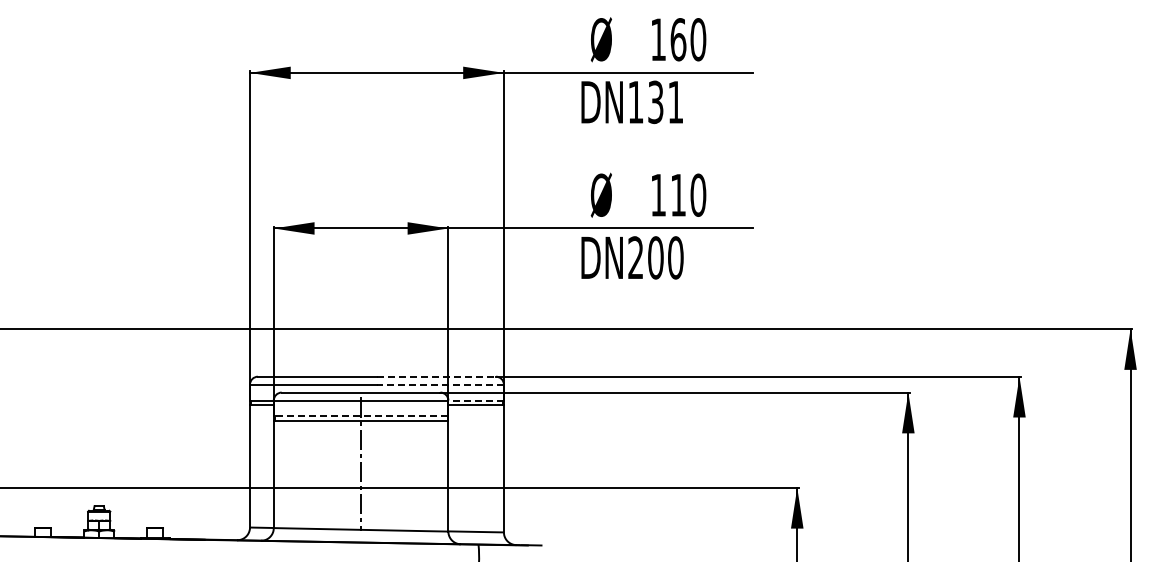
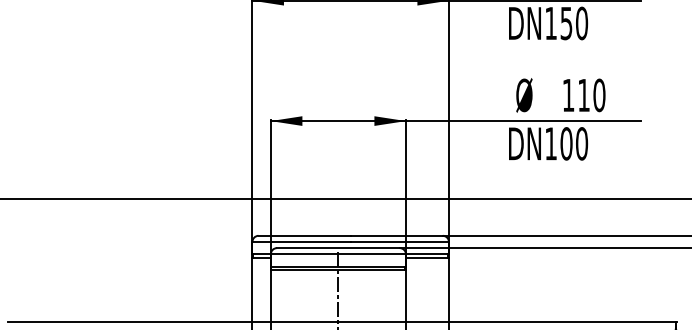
text: (665, 102) -> (573, 23), DN131 -> DN150
text: (635, 257) -> (550, 143), DN200 -> DN100
line: (436, 376) -> (396, 235), dashed -> solid
line: (439, 384) -> (399, 241), dashed -> solid
line: (476, 400) -> (427, 254), dashed -> solid
line: (360, 416) -> (337, 266), dashed -> solid

